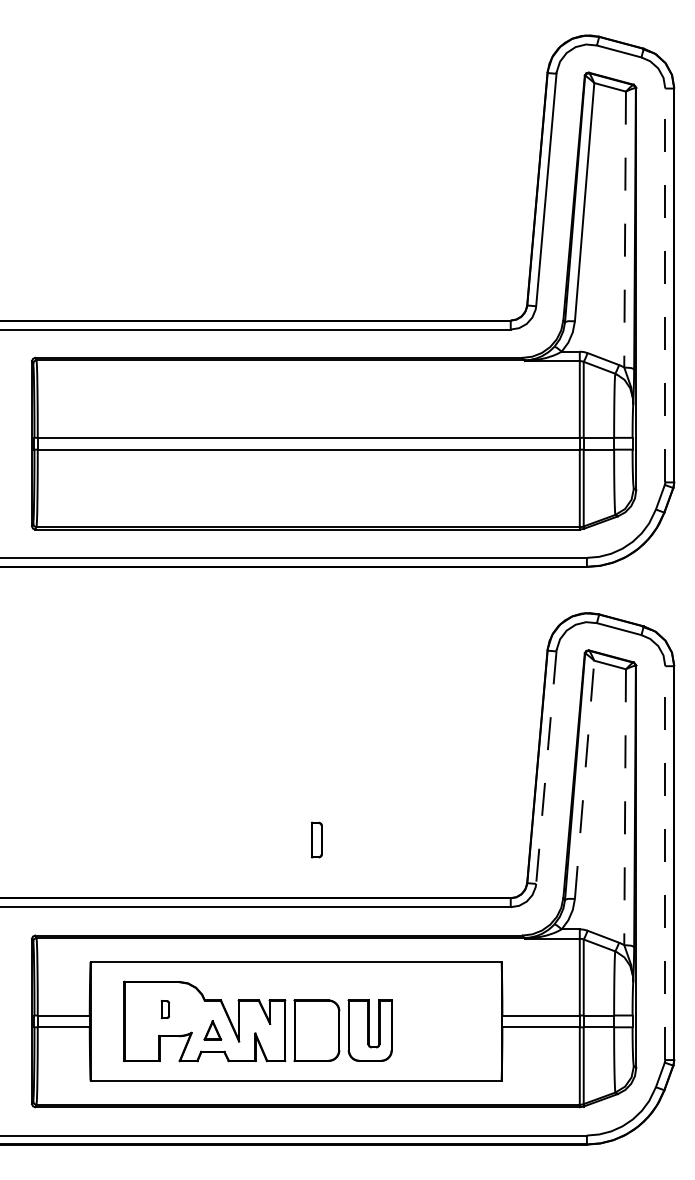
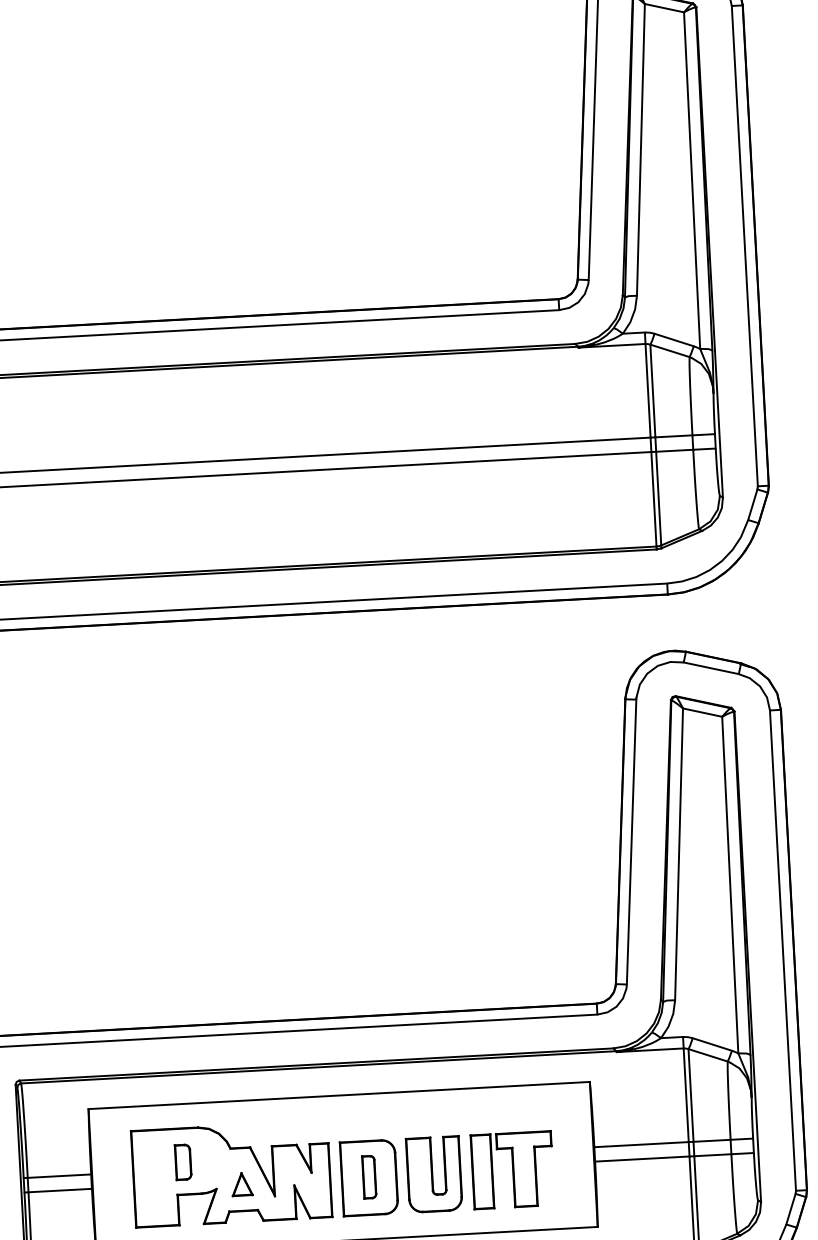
line: (625, 229) -> (692, 180), dashed -> solid
line: (665, 285) -> (745, 246), dashed -> solid
line: (546, 767) -> (631, 841), dashed -> solid
line: (584, 779) -> (678, 853), dashed -> solid
line: (625, 807) -> (730, 885), dashed -> solid
part: (316, 839) -> (368, 1176), moved
line: (665, 863) -> (783, 951), dashed -> solid
part: (165, 1009) -> (183, 1162), size x1.67
part: (434, 1030) -> (512, 1169), added

